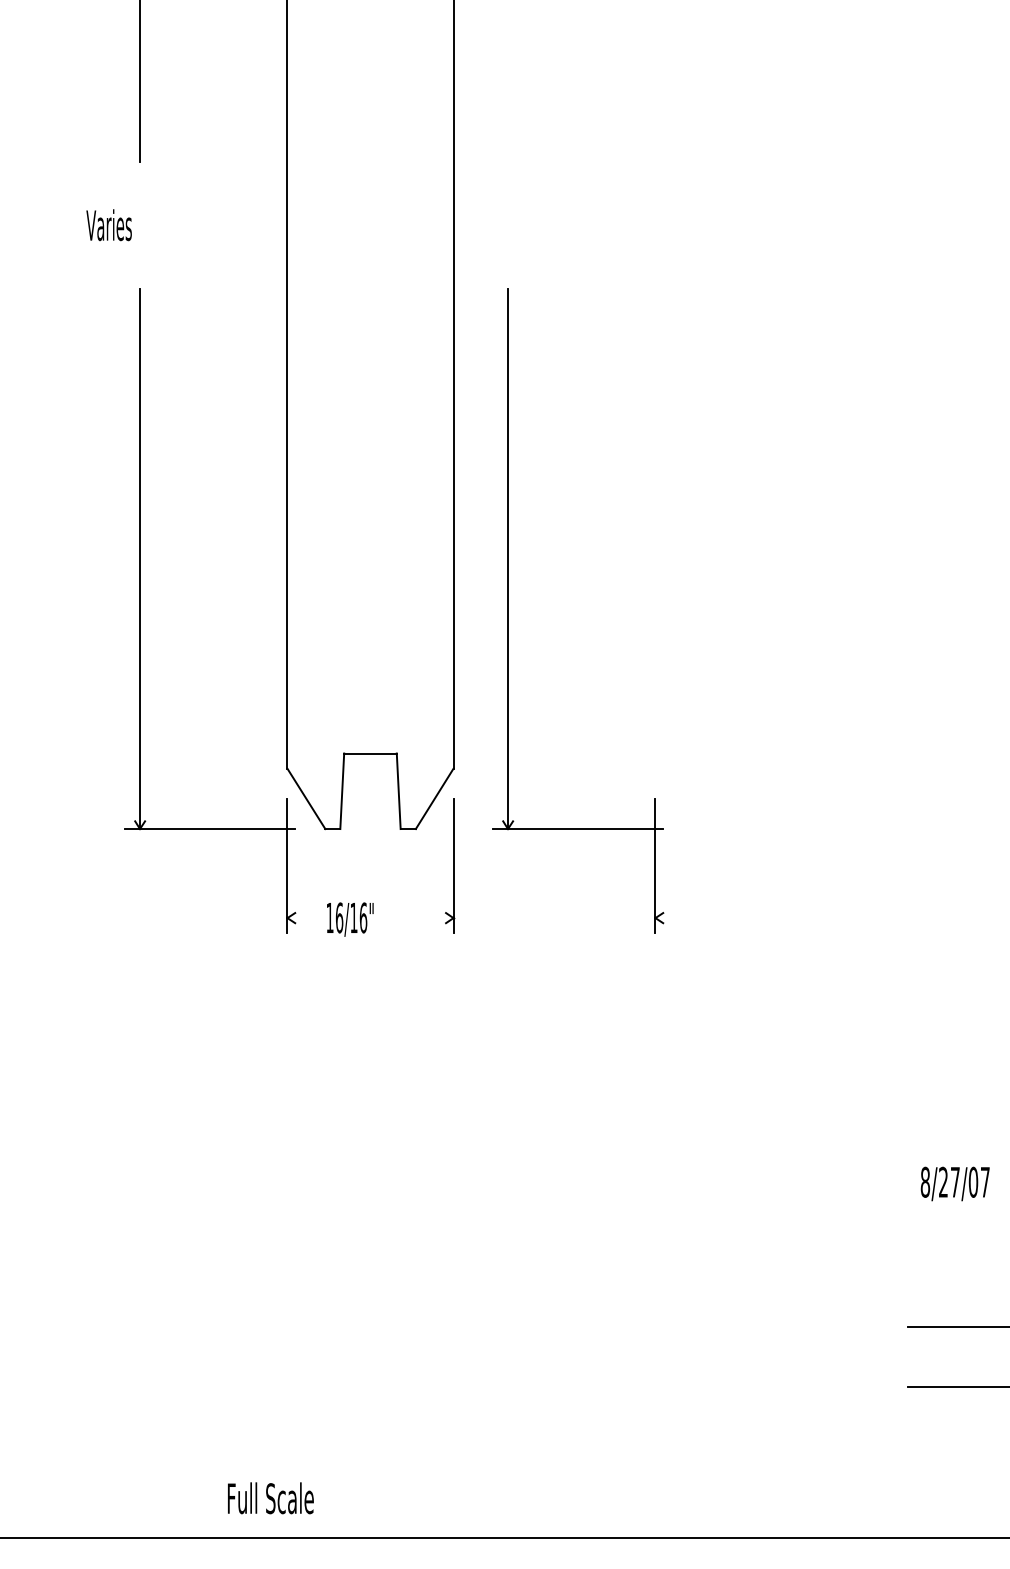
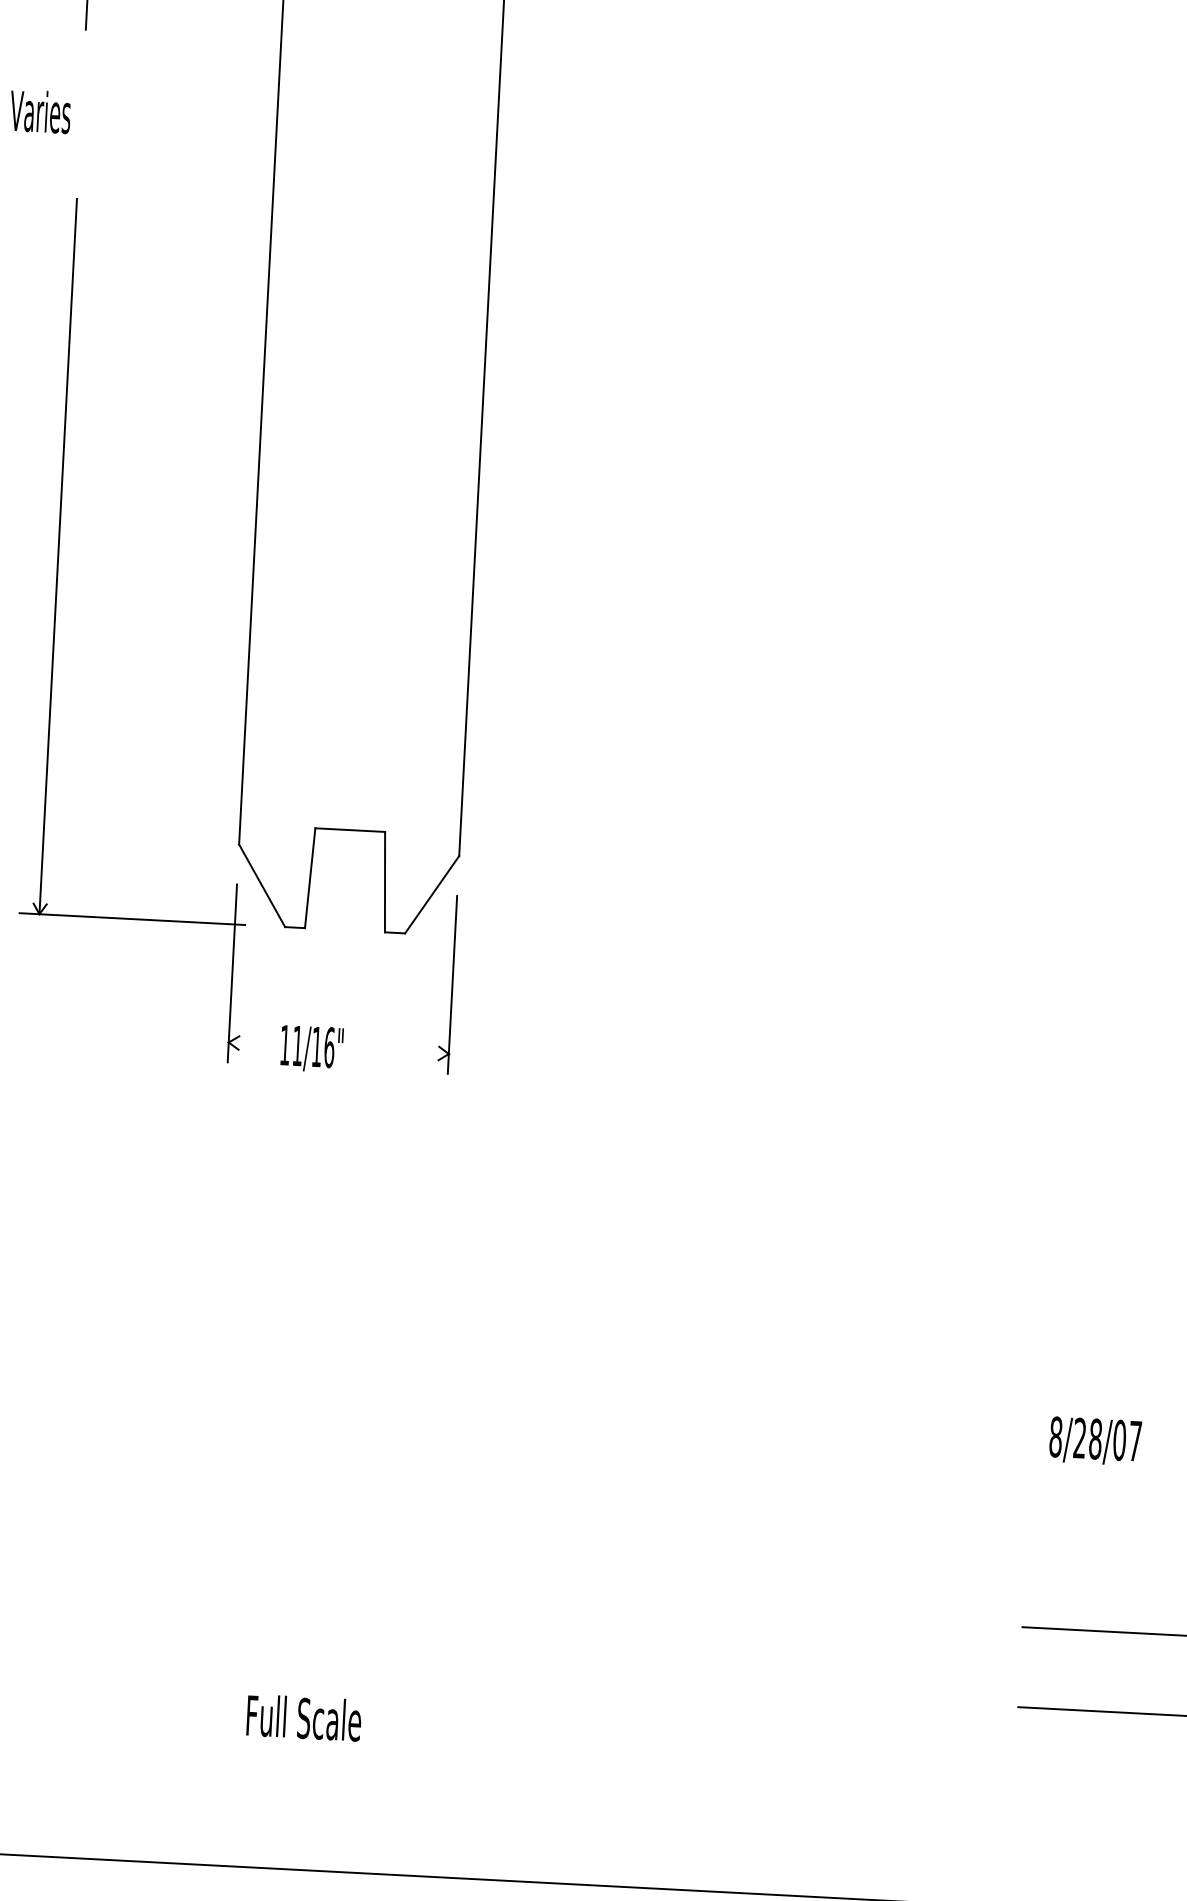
part: (508, 610) -> (543, 650), removed
text: (339, 917) -> (297, 1045), 16/16" -> 11/16"
text: (954, 1181) -> (1094, 1437), 8/27/07 -> 8/28/07
text: (270, 1498) -> (303, 1718), moved

